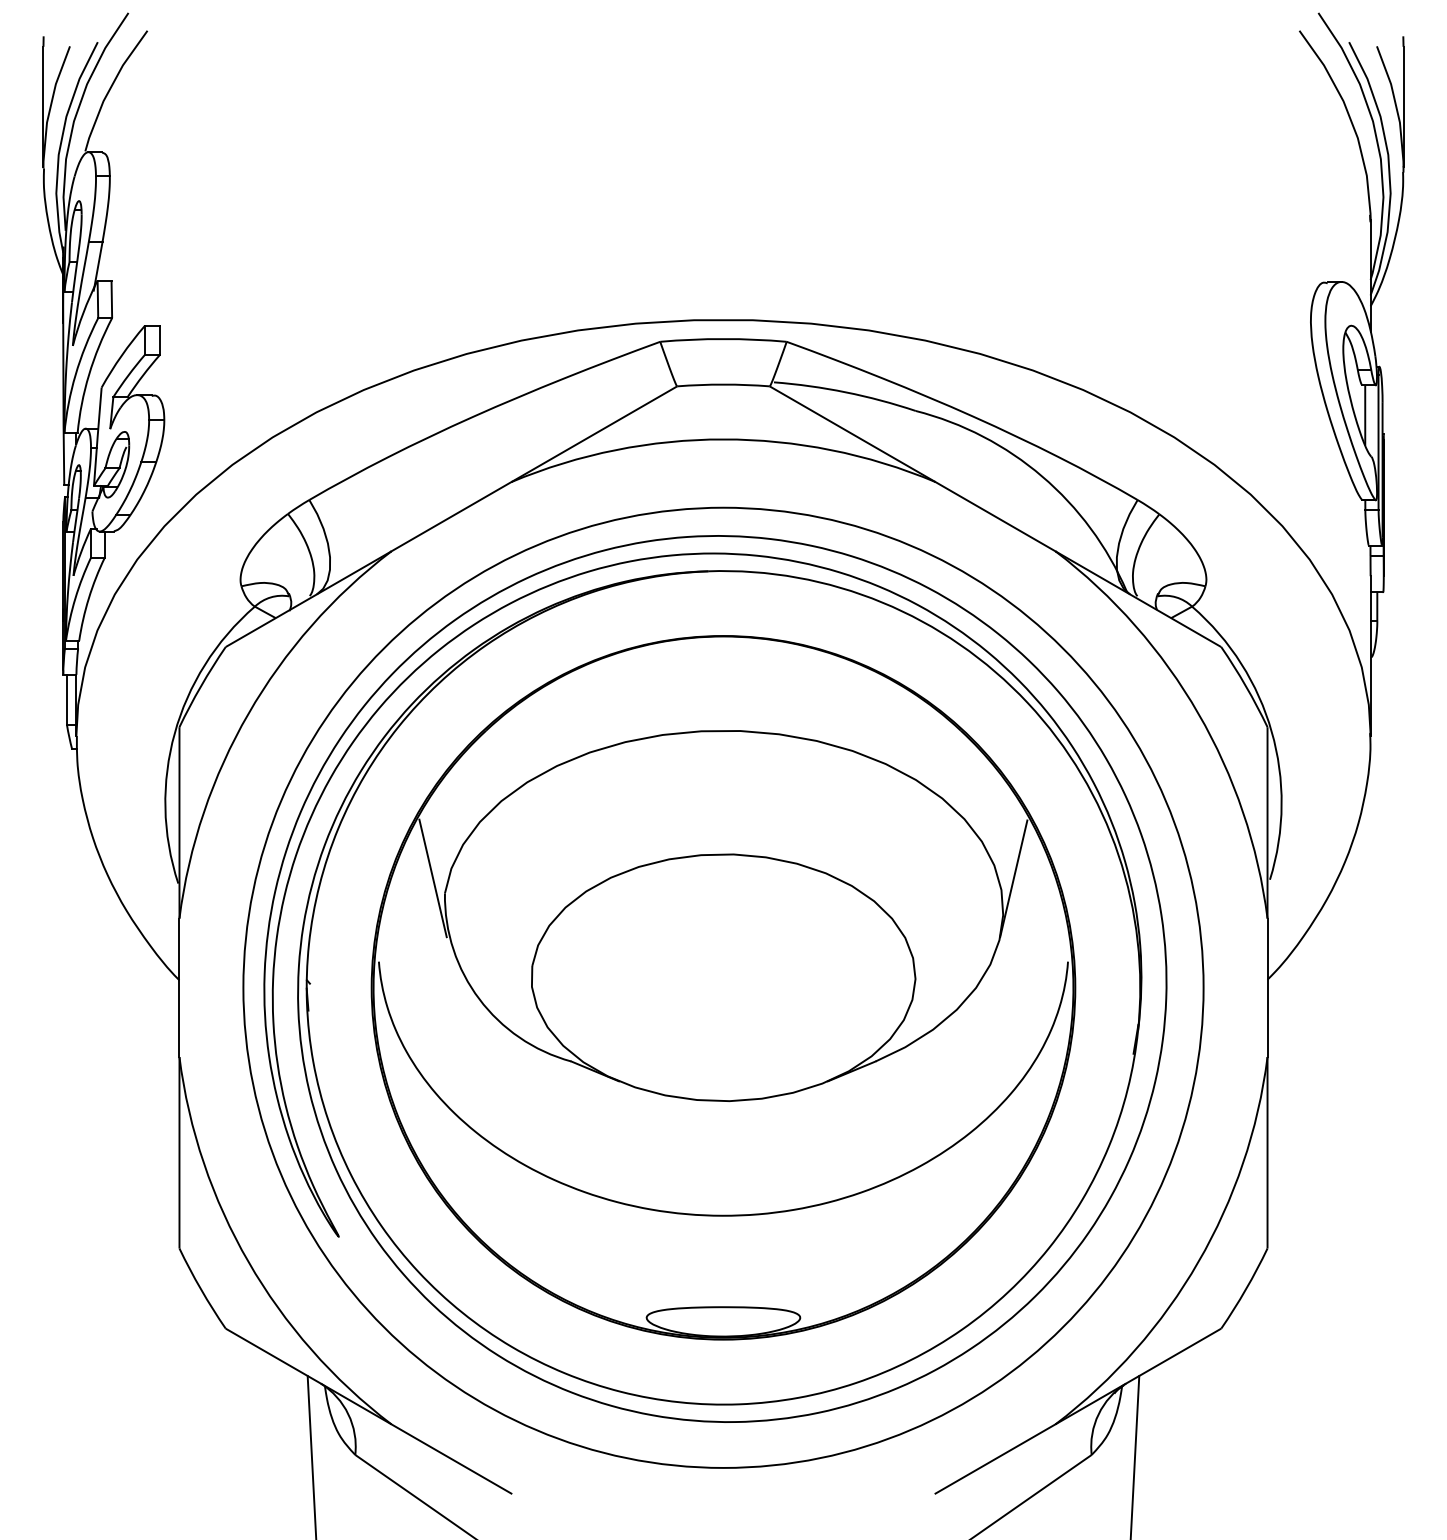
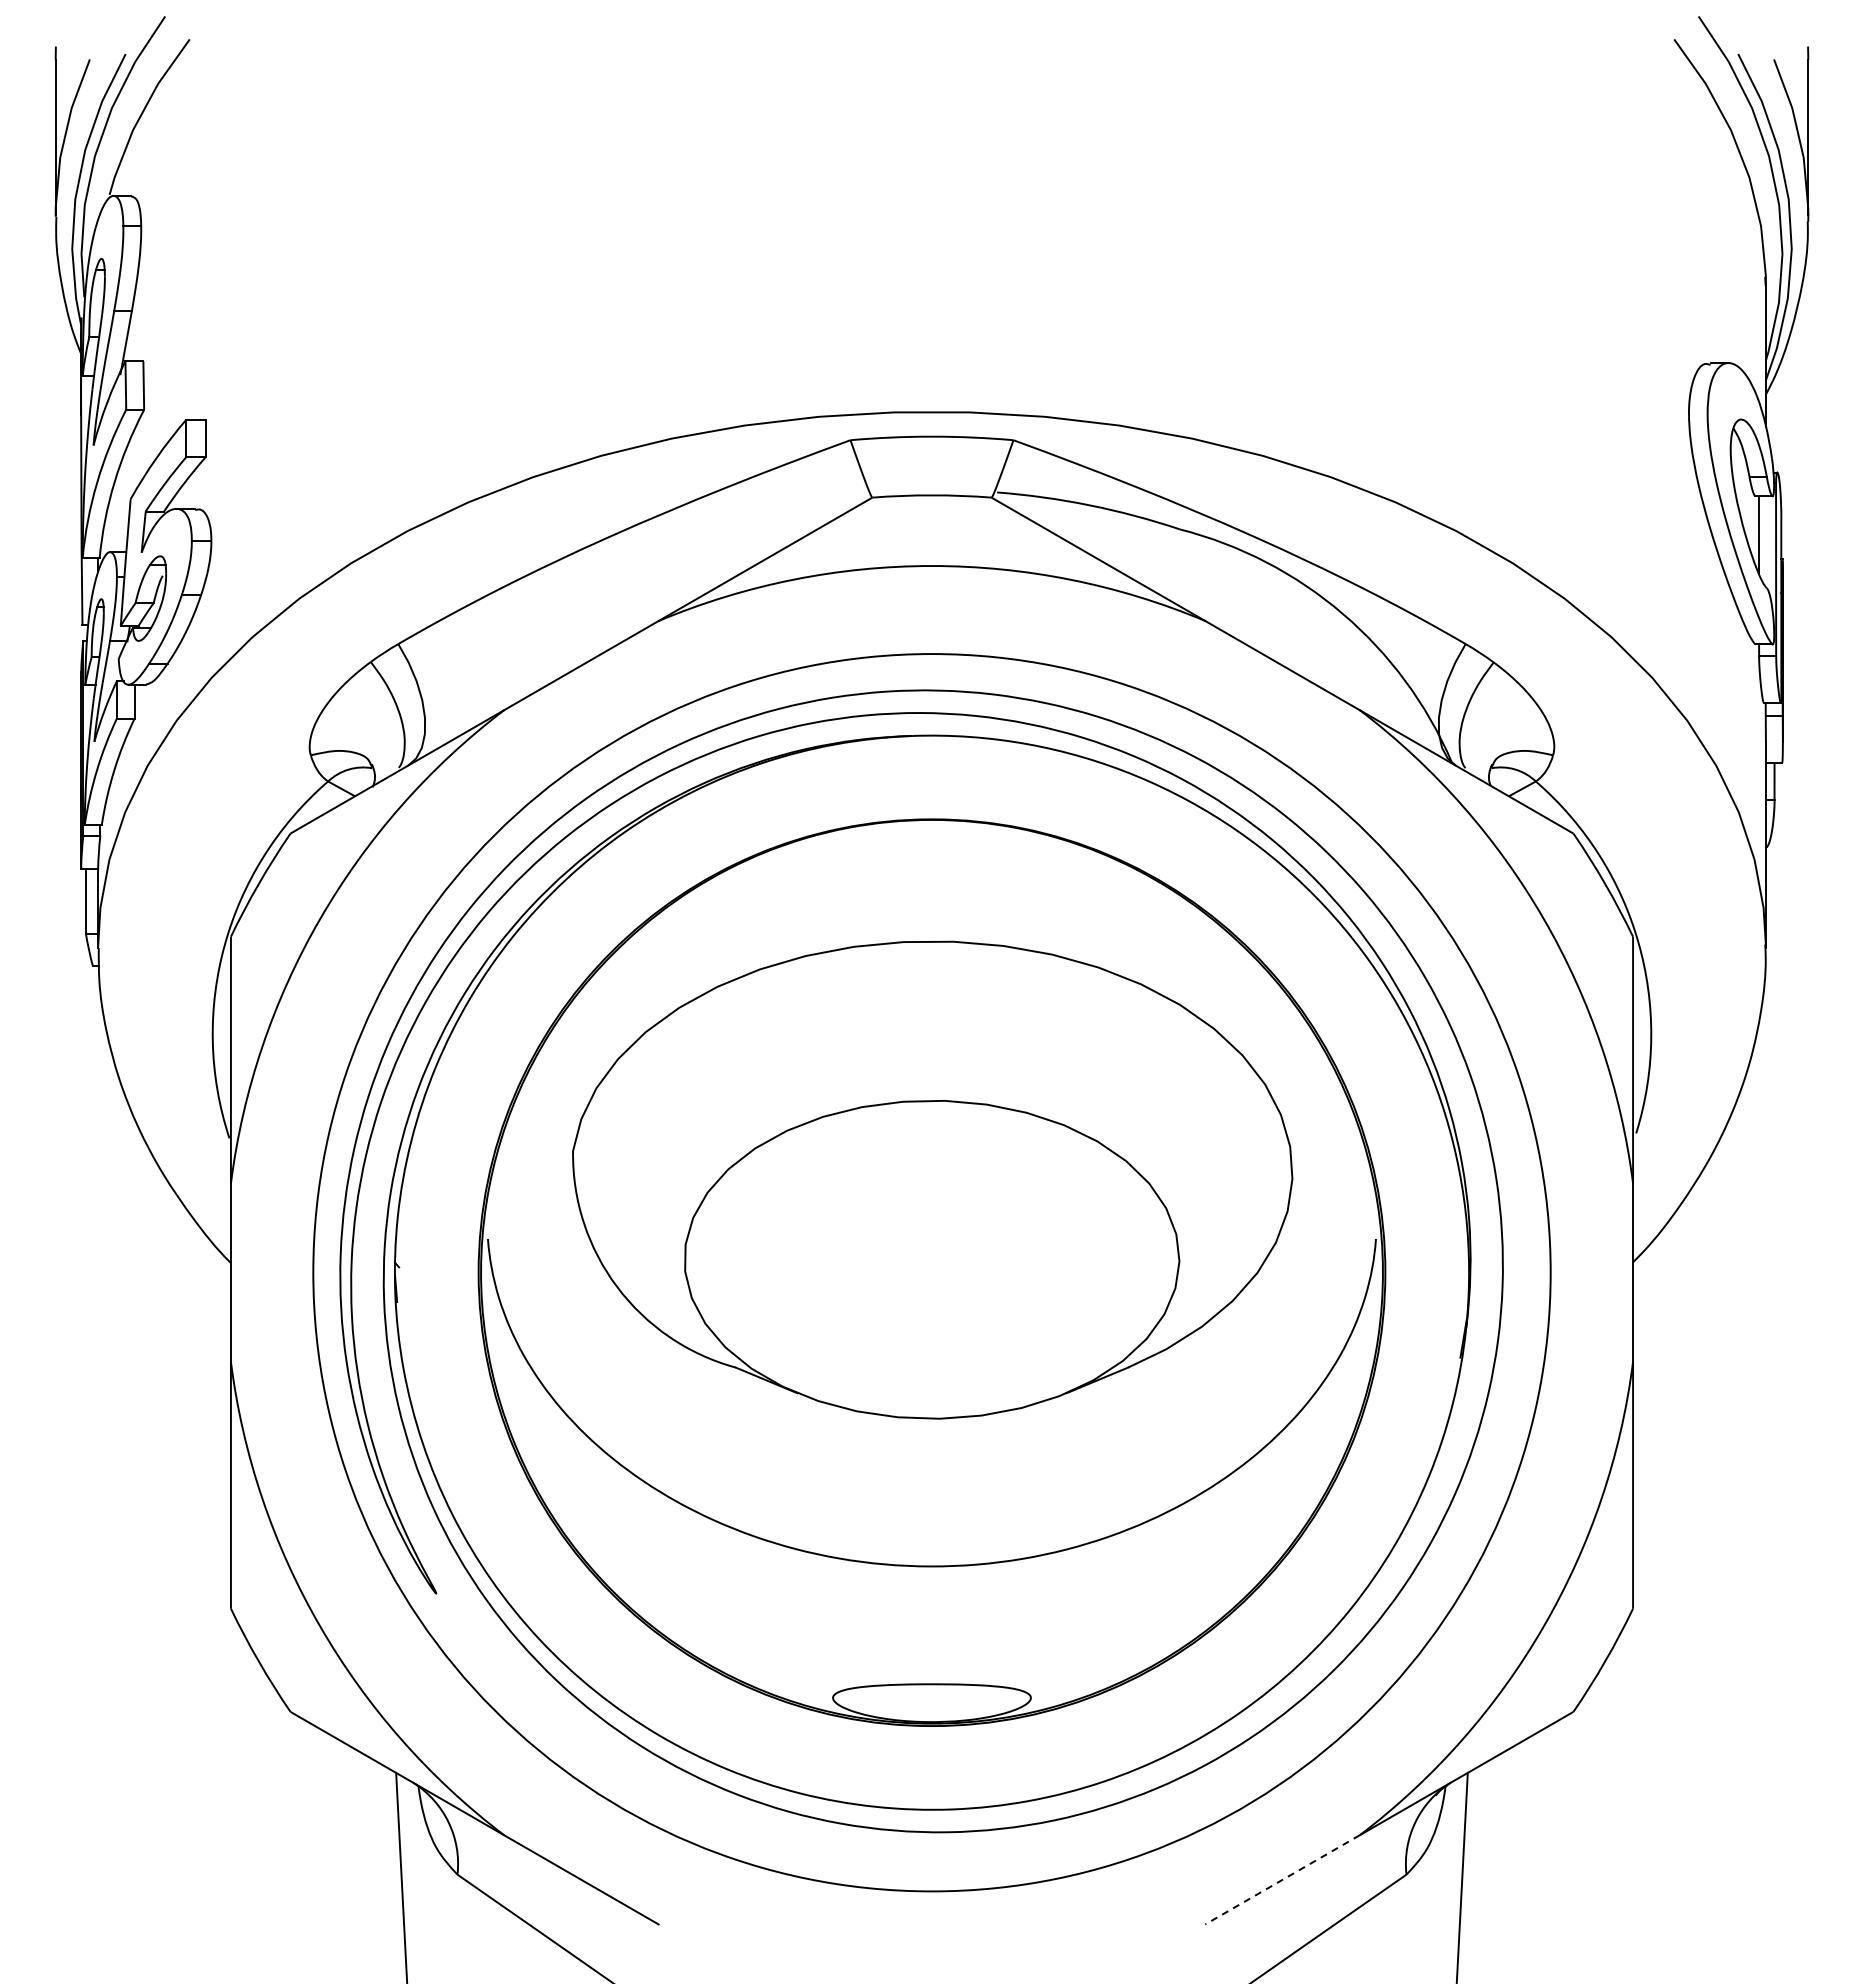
line: (432, 878) -> (557, 1131), removed
line: (1013, 879) -> (1305, 1132), removed
line: (995, 1459) -> (1282, 1880), solid -> dashed

